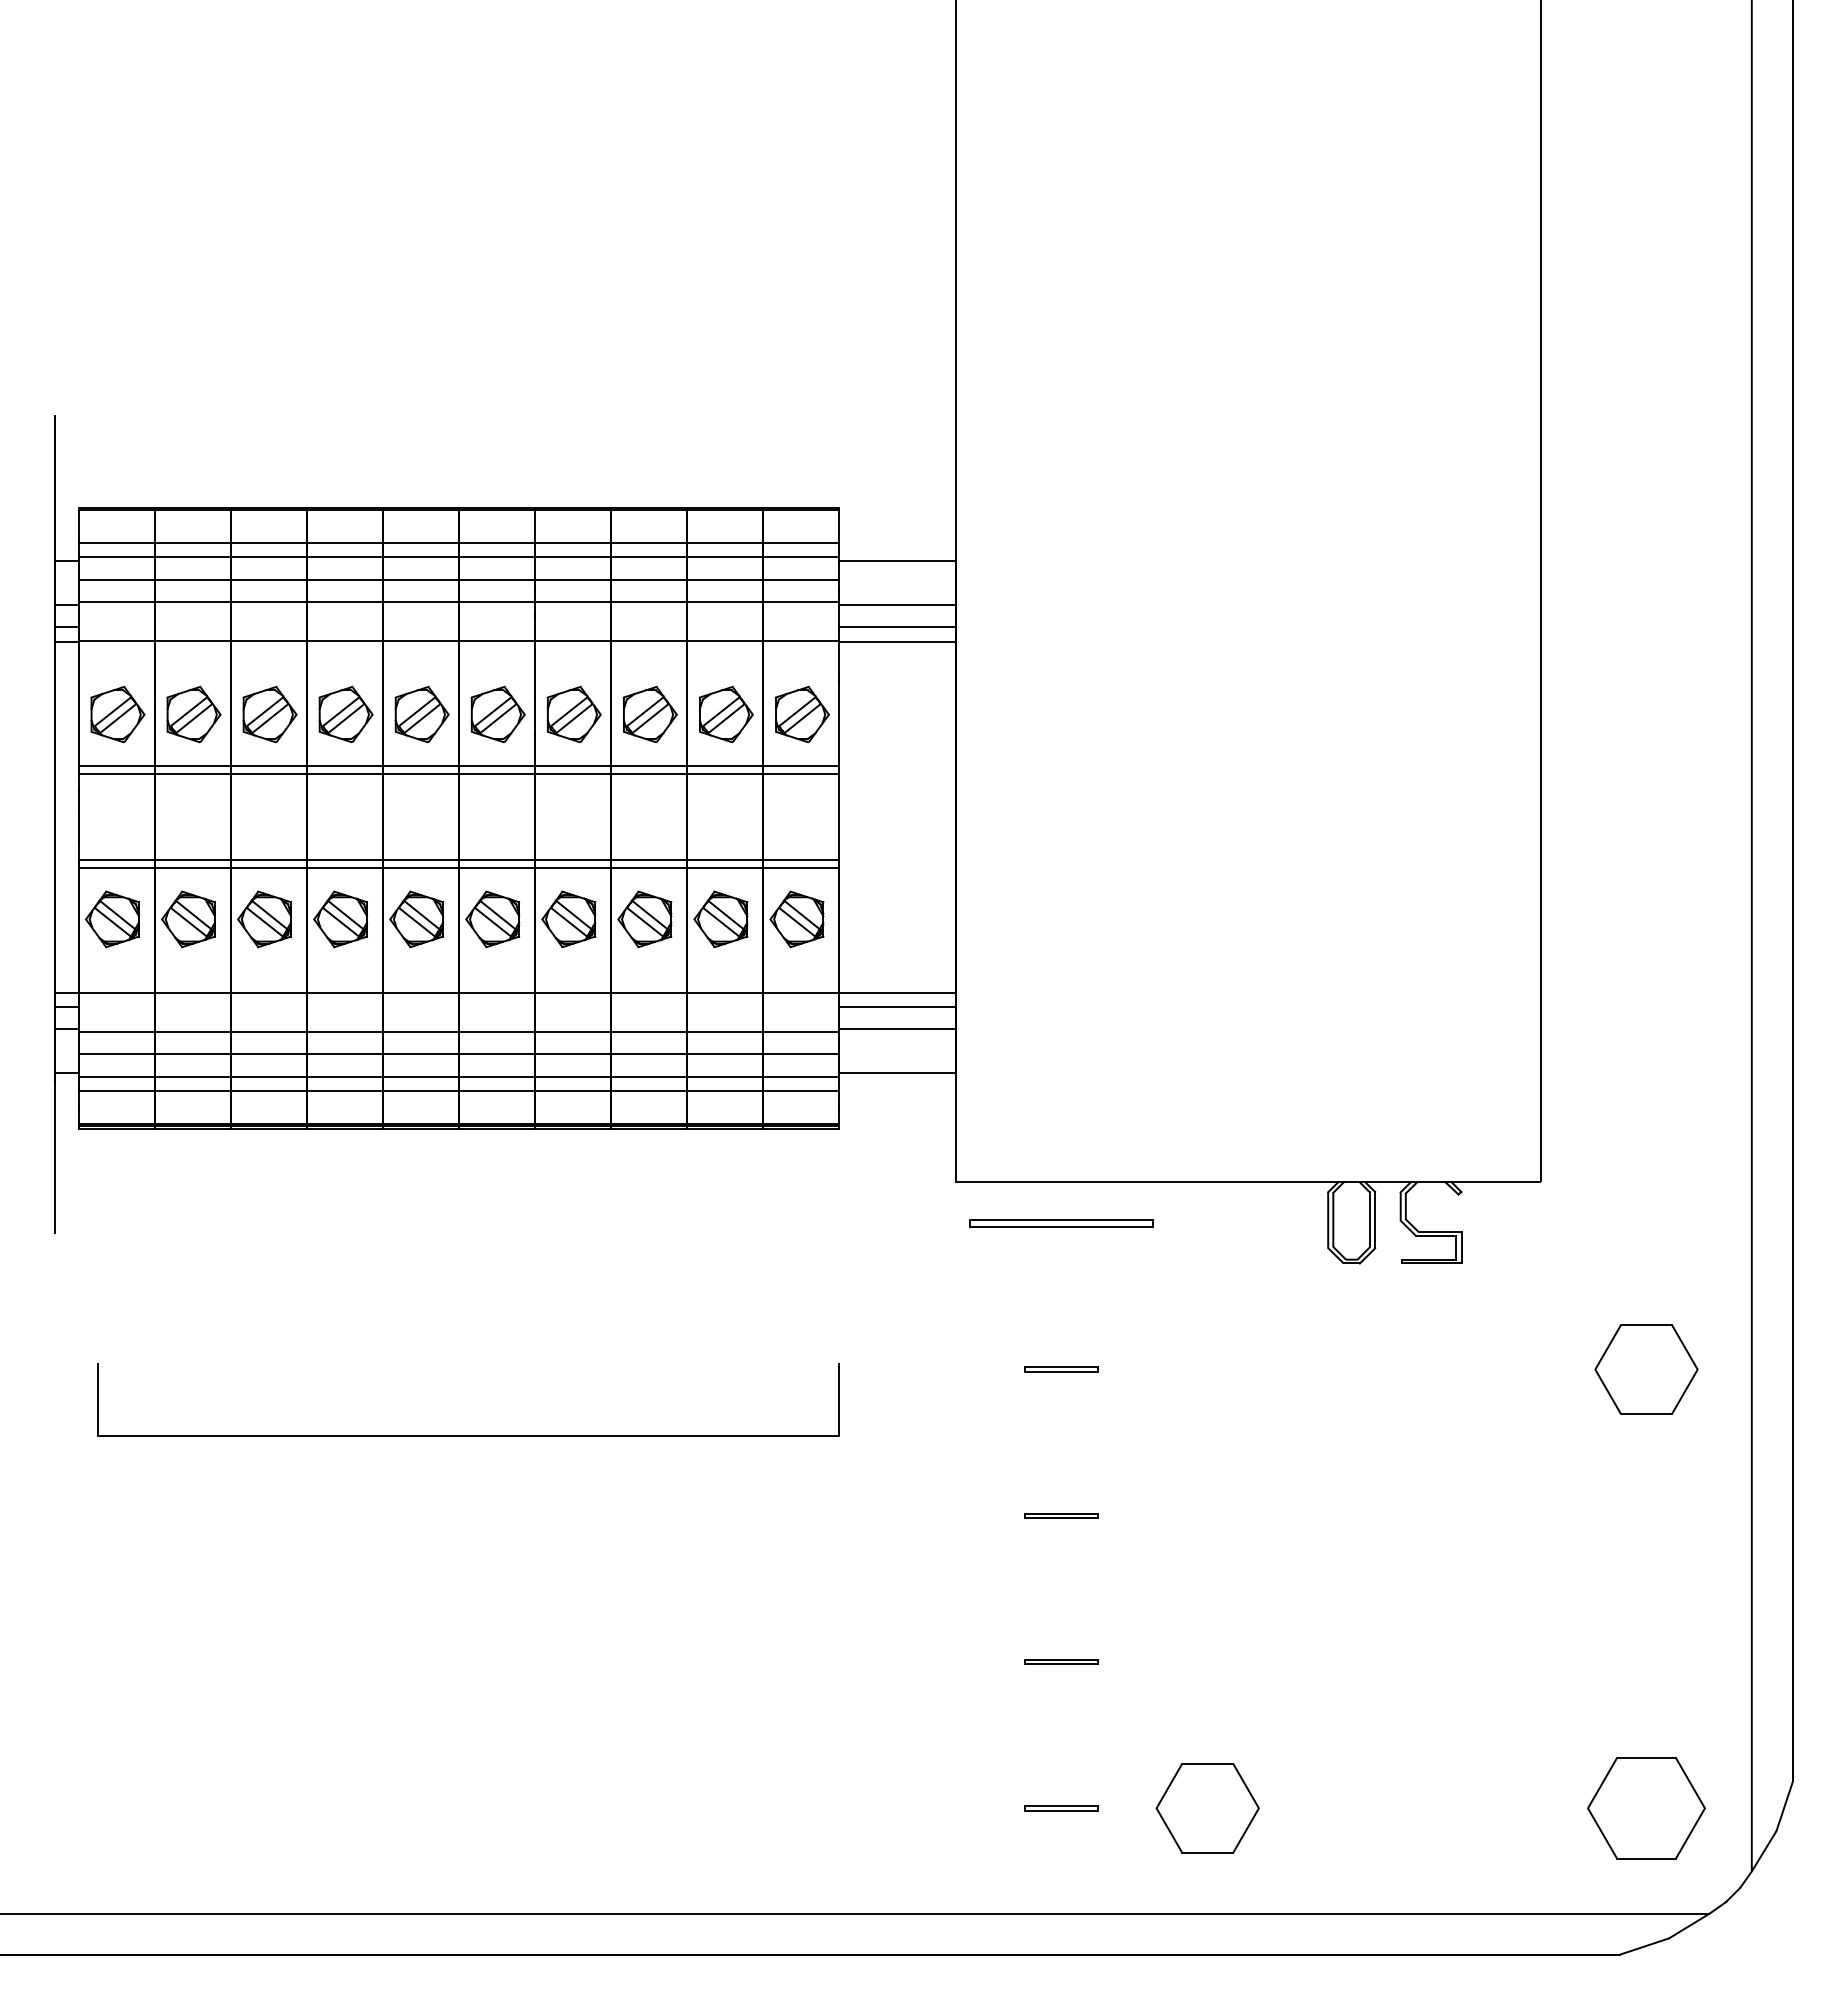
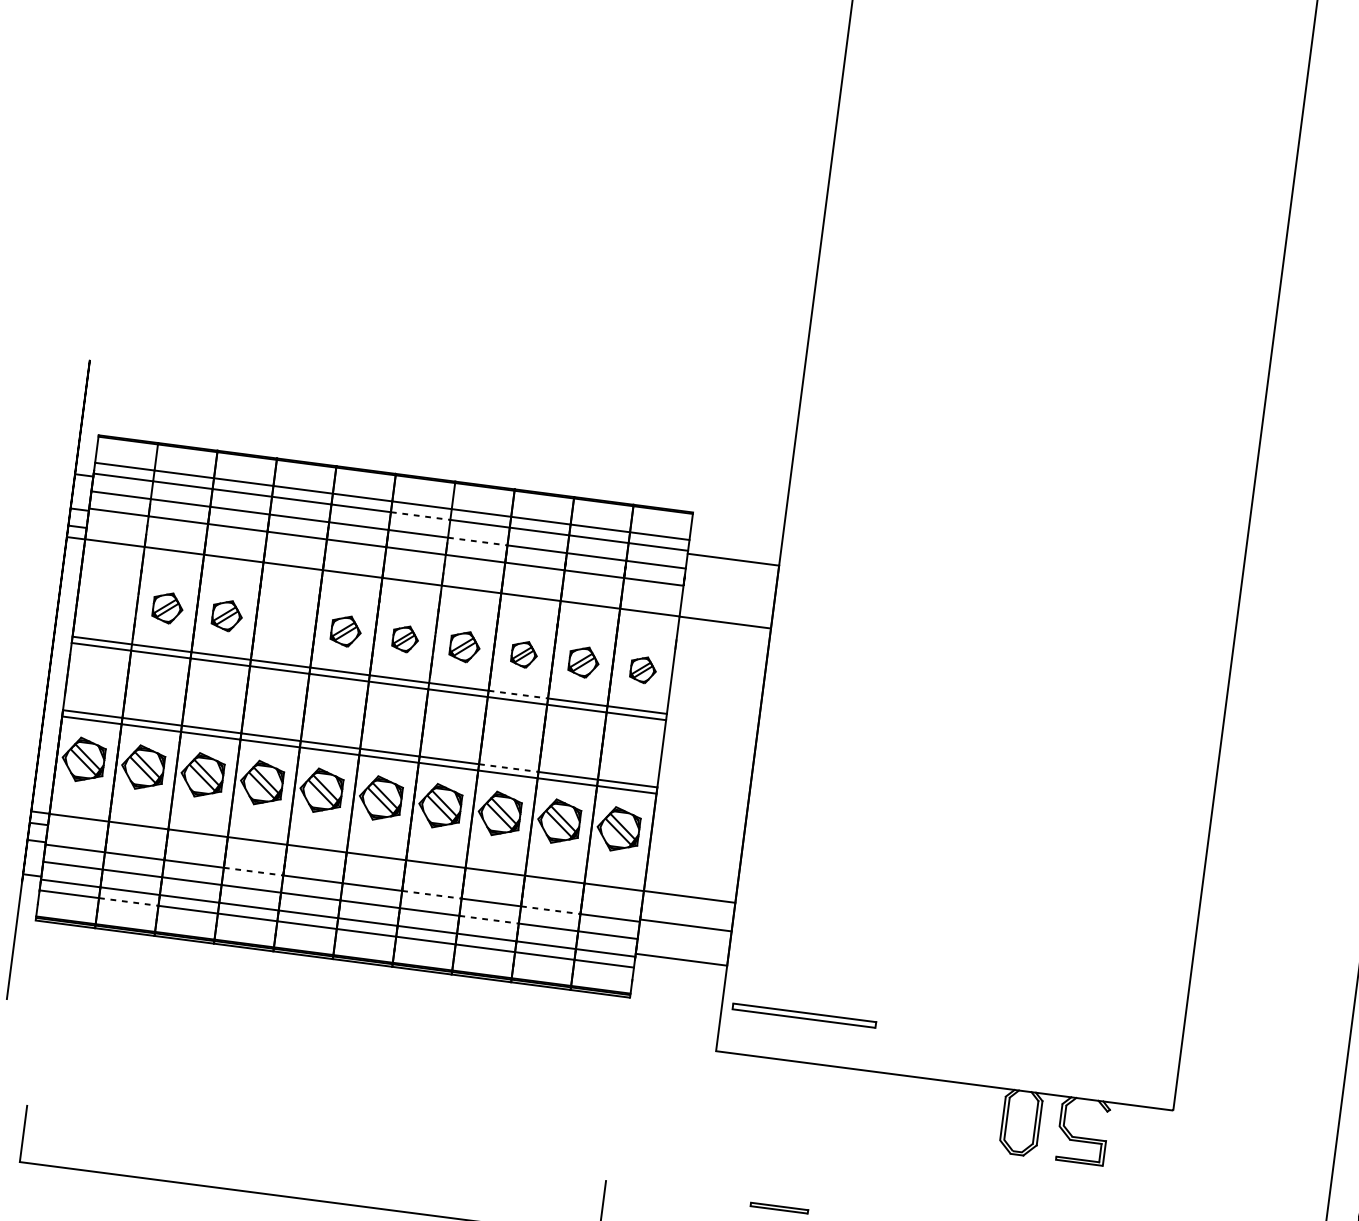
line: (497, 557) -> (421, 516), solid -> dashed
line: (573, 580) -> (478, 541), solid -> dashed
line: (897, 605) -> (728, 594), removed
line: (897, 626) -> (726, 610), removed
part: (117, 714) -> (108, 600), removed
part: (193, 714) -> (167, 608), size x0.7
part: (269, 714) -> (226, 615), size x0.7
part: (345, 714) -> (286, 623), removed
part: (421, 714) -> (345, 631), size x0.7
part: (497, 714) -> (405, 638), size x0.6
part: (573, 714) -> (464, 646), size x0.7
part: (649, 714) -> (523, 654), size x0.6
part: (726, 714) -> (584, 662), size x0.7
part: (802, 714) -> (643, 669), size x0.6
line: (649, 766) -> (518, 695), solid -> dashed
line: (649, 860) -> (509, 768), solid -> dashed
line: (897, 1007) -> (687, 908), removed
line: (345, 1032) -> (254, 872), solid -> dashed
line: (573, 1032) -> (432, 895), solid -> dashed
line: (725, 1032) -> (551, 910), solid -> dashed
line: (649, 1054) -> (489, 920), solid -> dashed
line: (193, 1090) -> (129, 901), solid -> dashed
part: (1061, 1223) -> (804, 1015), moved

